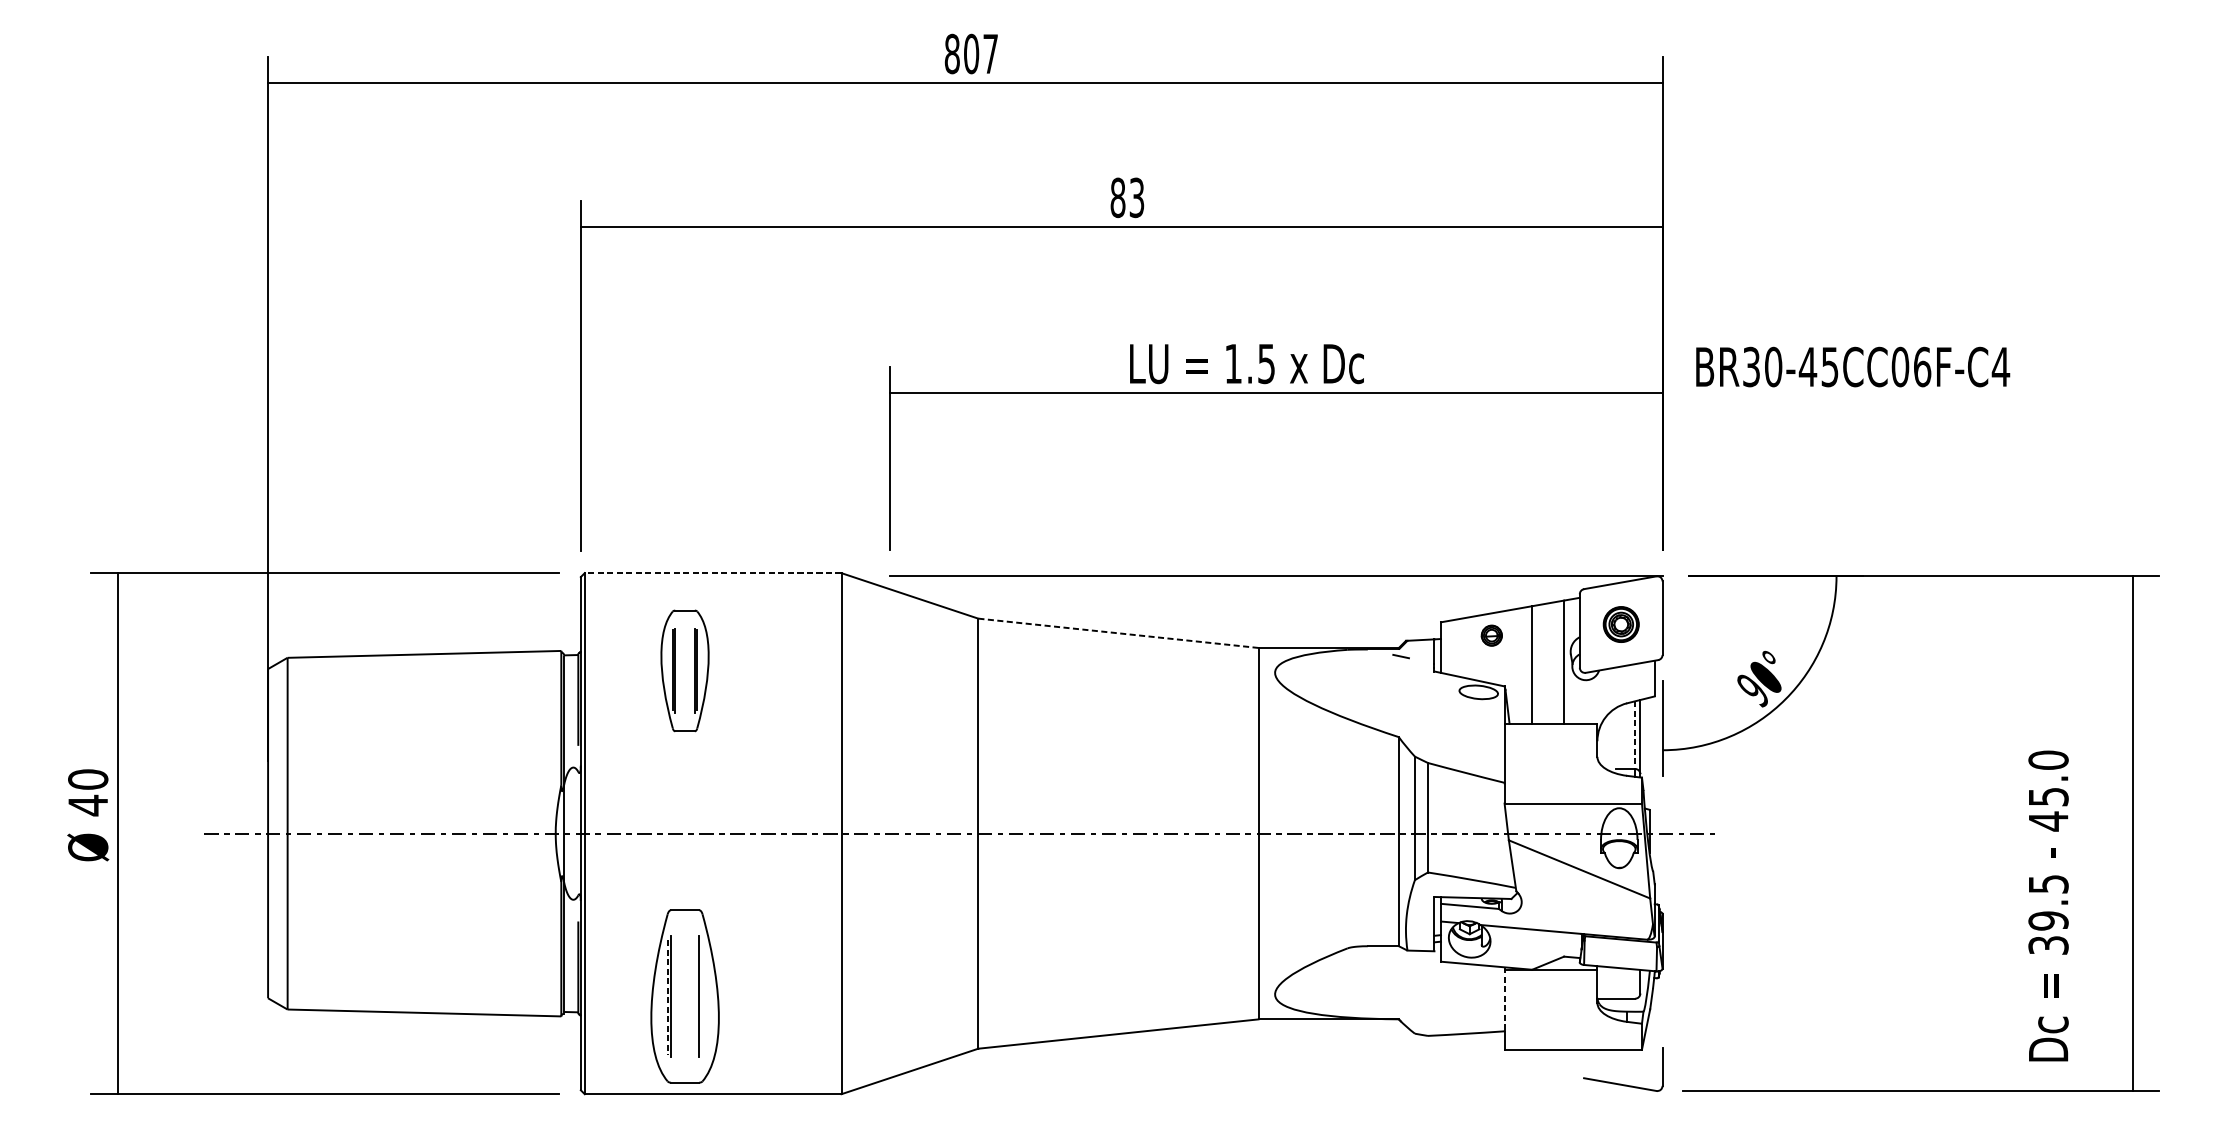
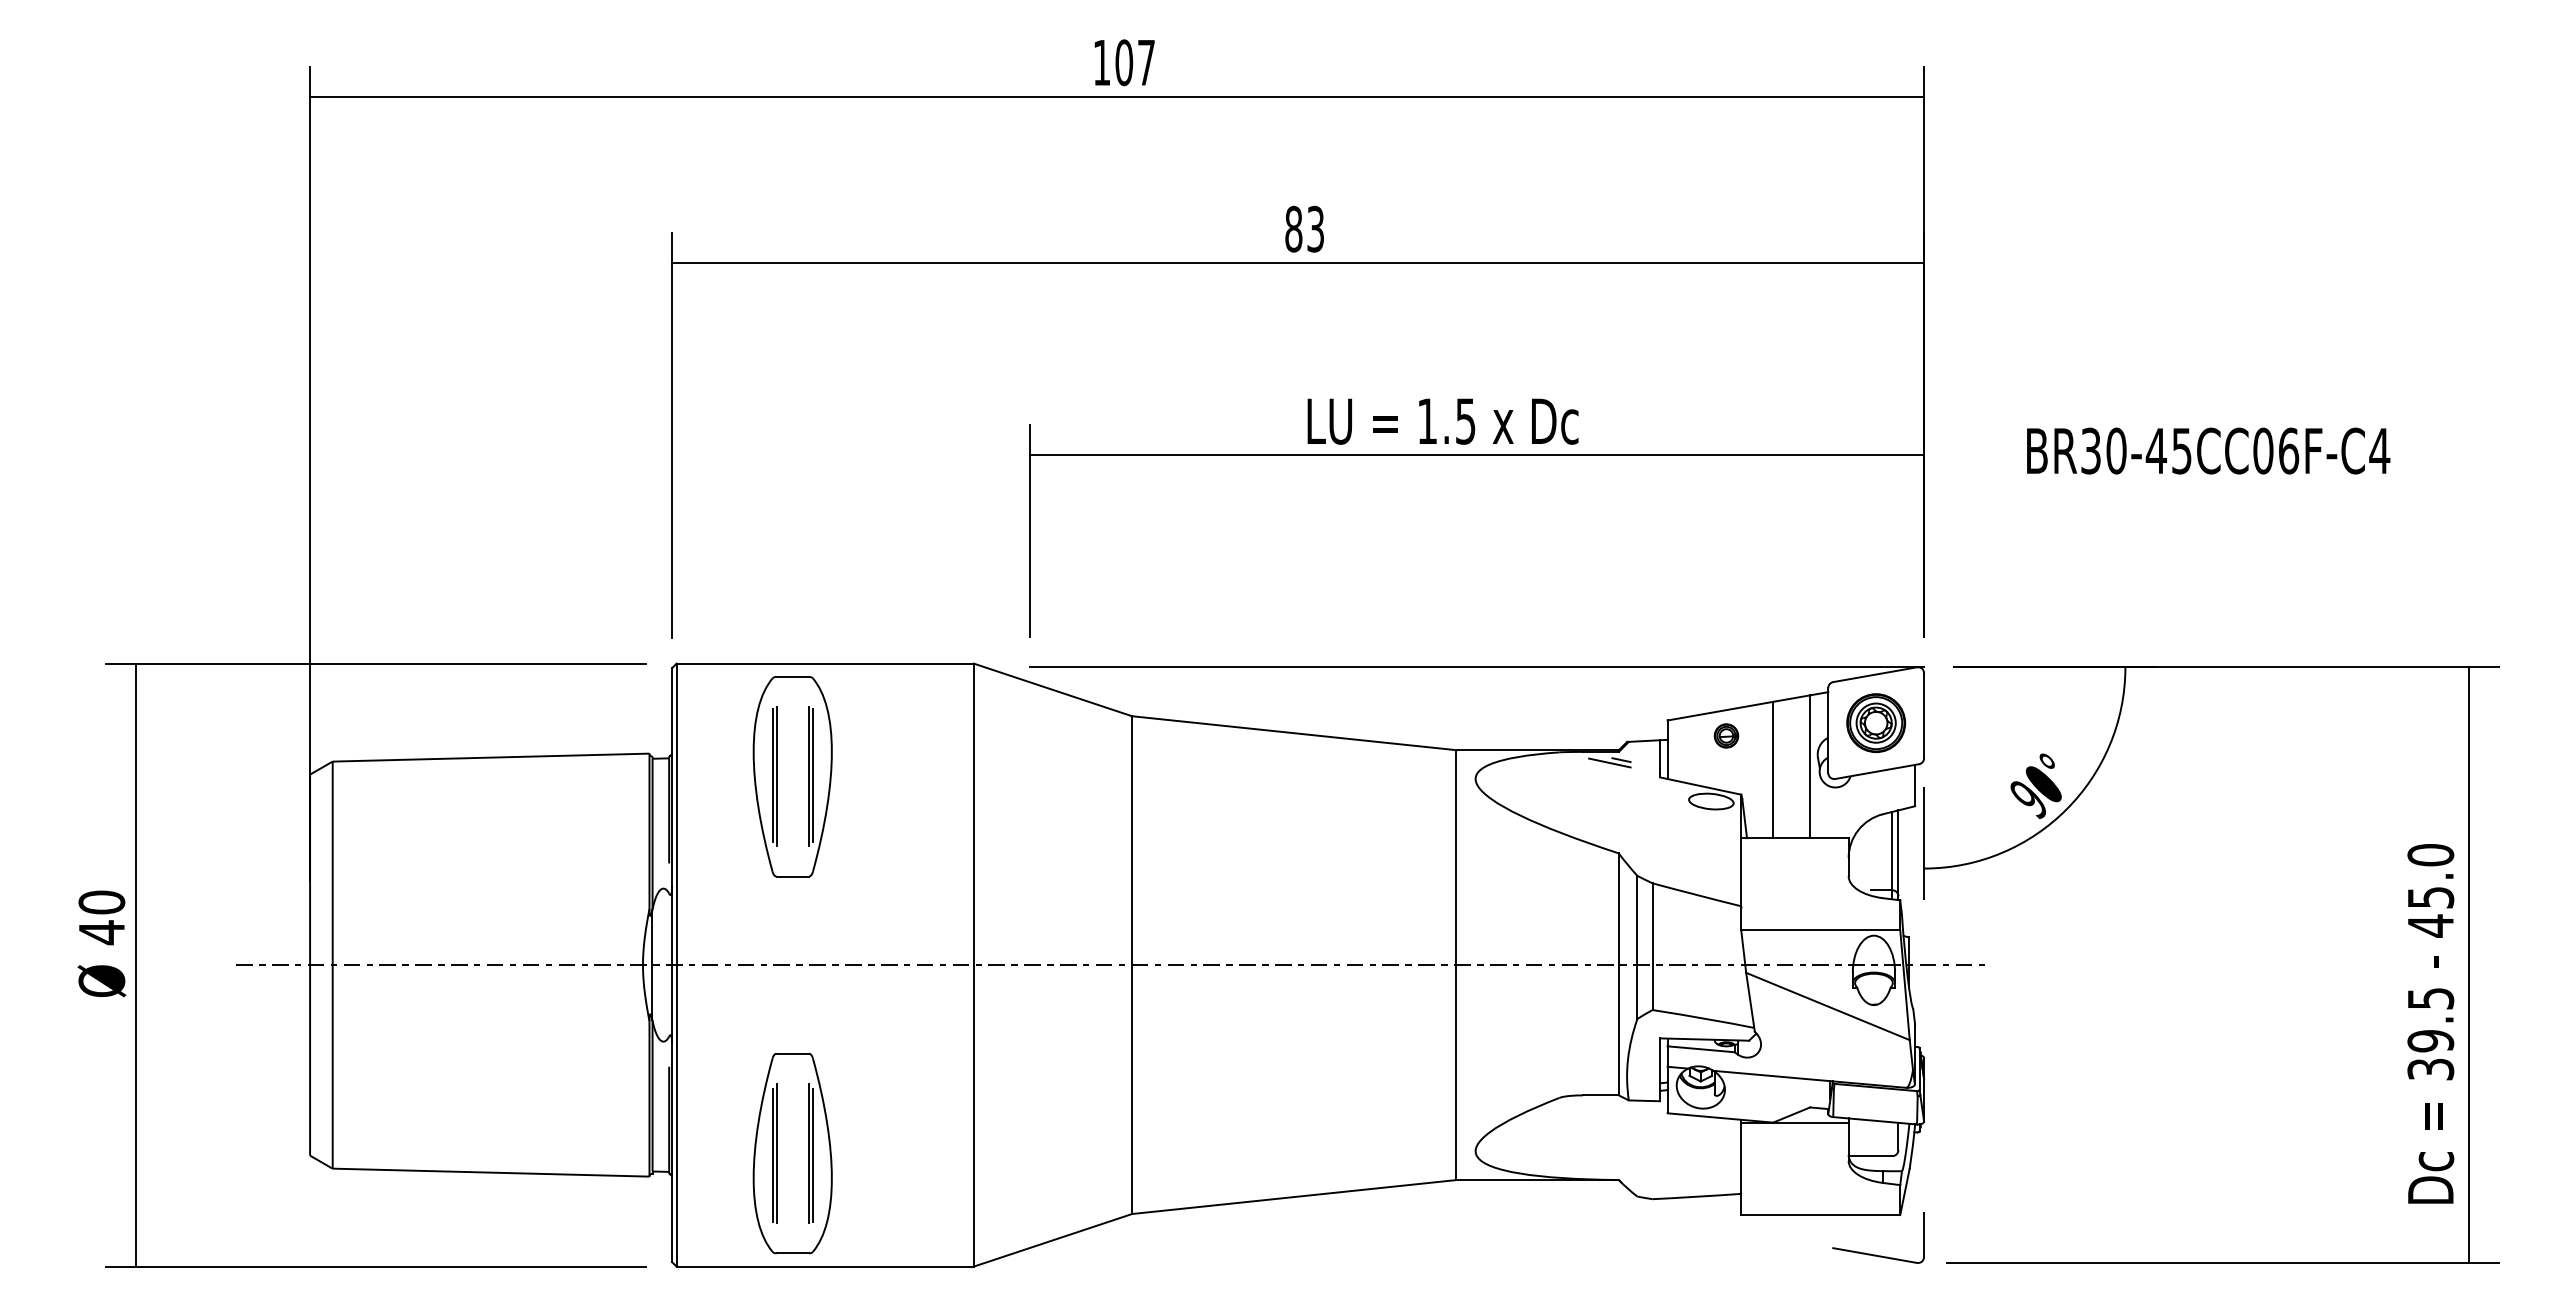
text: (951, 53) -> (1101, 62), 807 -> 107
text: (1853, 366) -> (2208, 450), moved
line: (713, 573) -> (825, 663), dashed -> solid
part: (1621, 624) -> (1876, 722), size x1.43
line: (1117, 633) -> (1293, 733), dashed -> solid
line: (1390, 658) -> (1609, 762), added
part: (684, 670) -> (792, 776), size x1.43
line: (1635, 735) -> (1892, 851), dashed -> solid
text: (2048, 905) -> (2430, 1023), moved
line: (702, 997) -> (812, 1154), added
line: (667, 998) -> (772, 1155), dashed -> solid
line: (1504, 999) -> (1741, 1157), dashed -> solid

